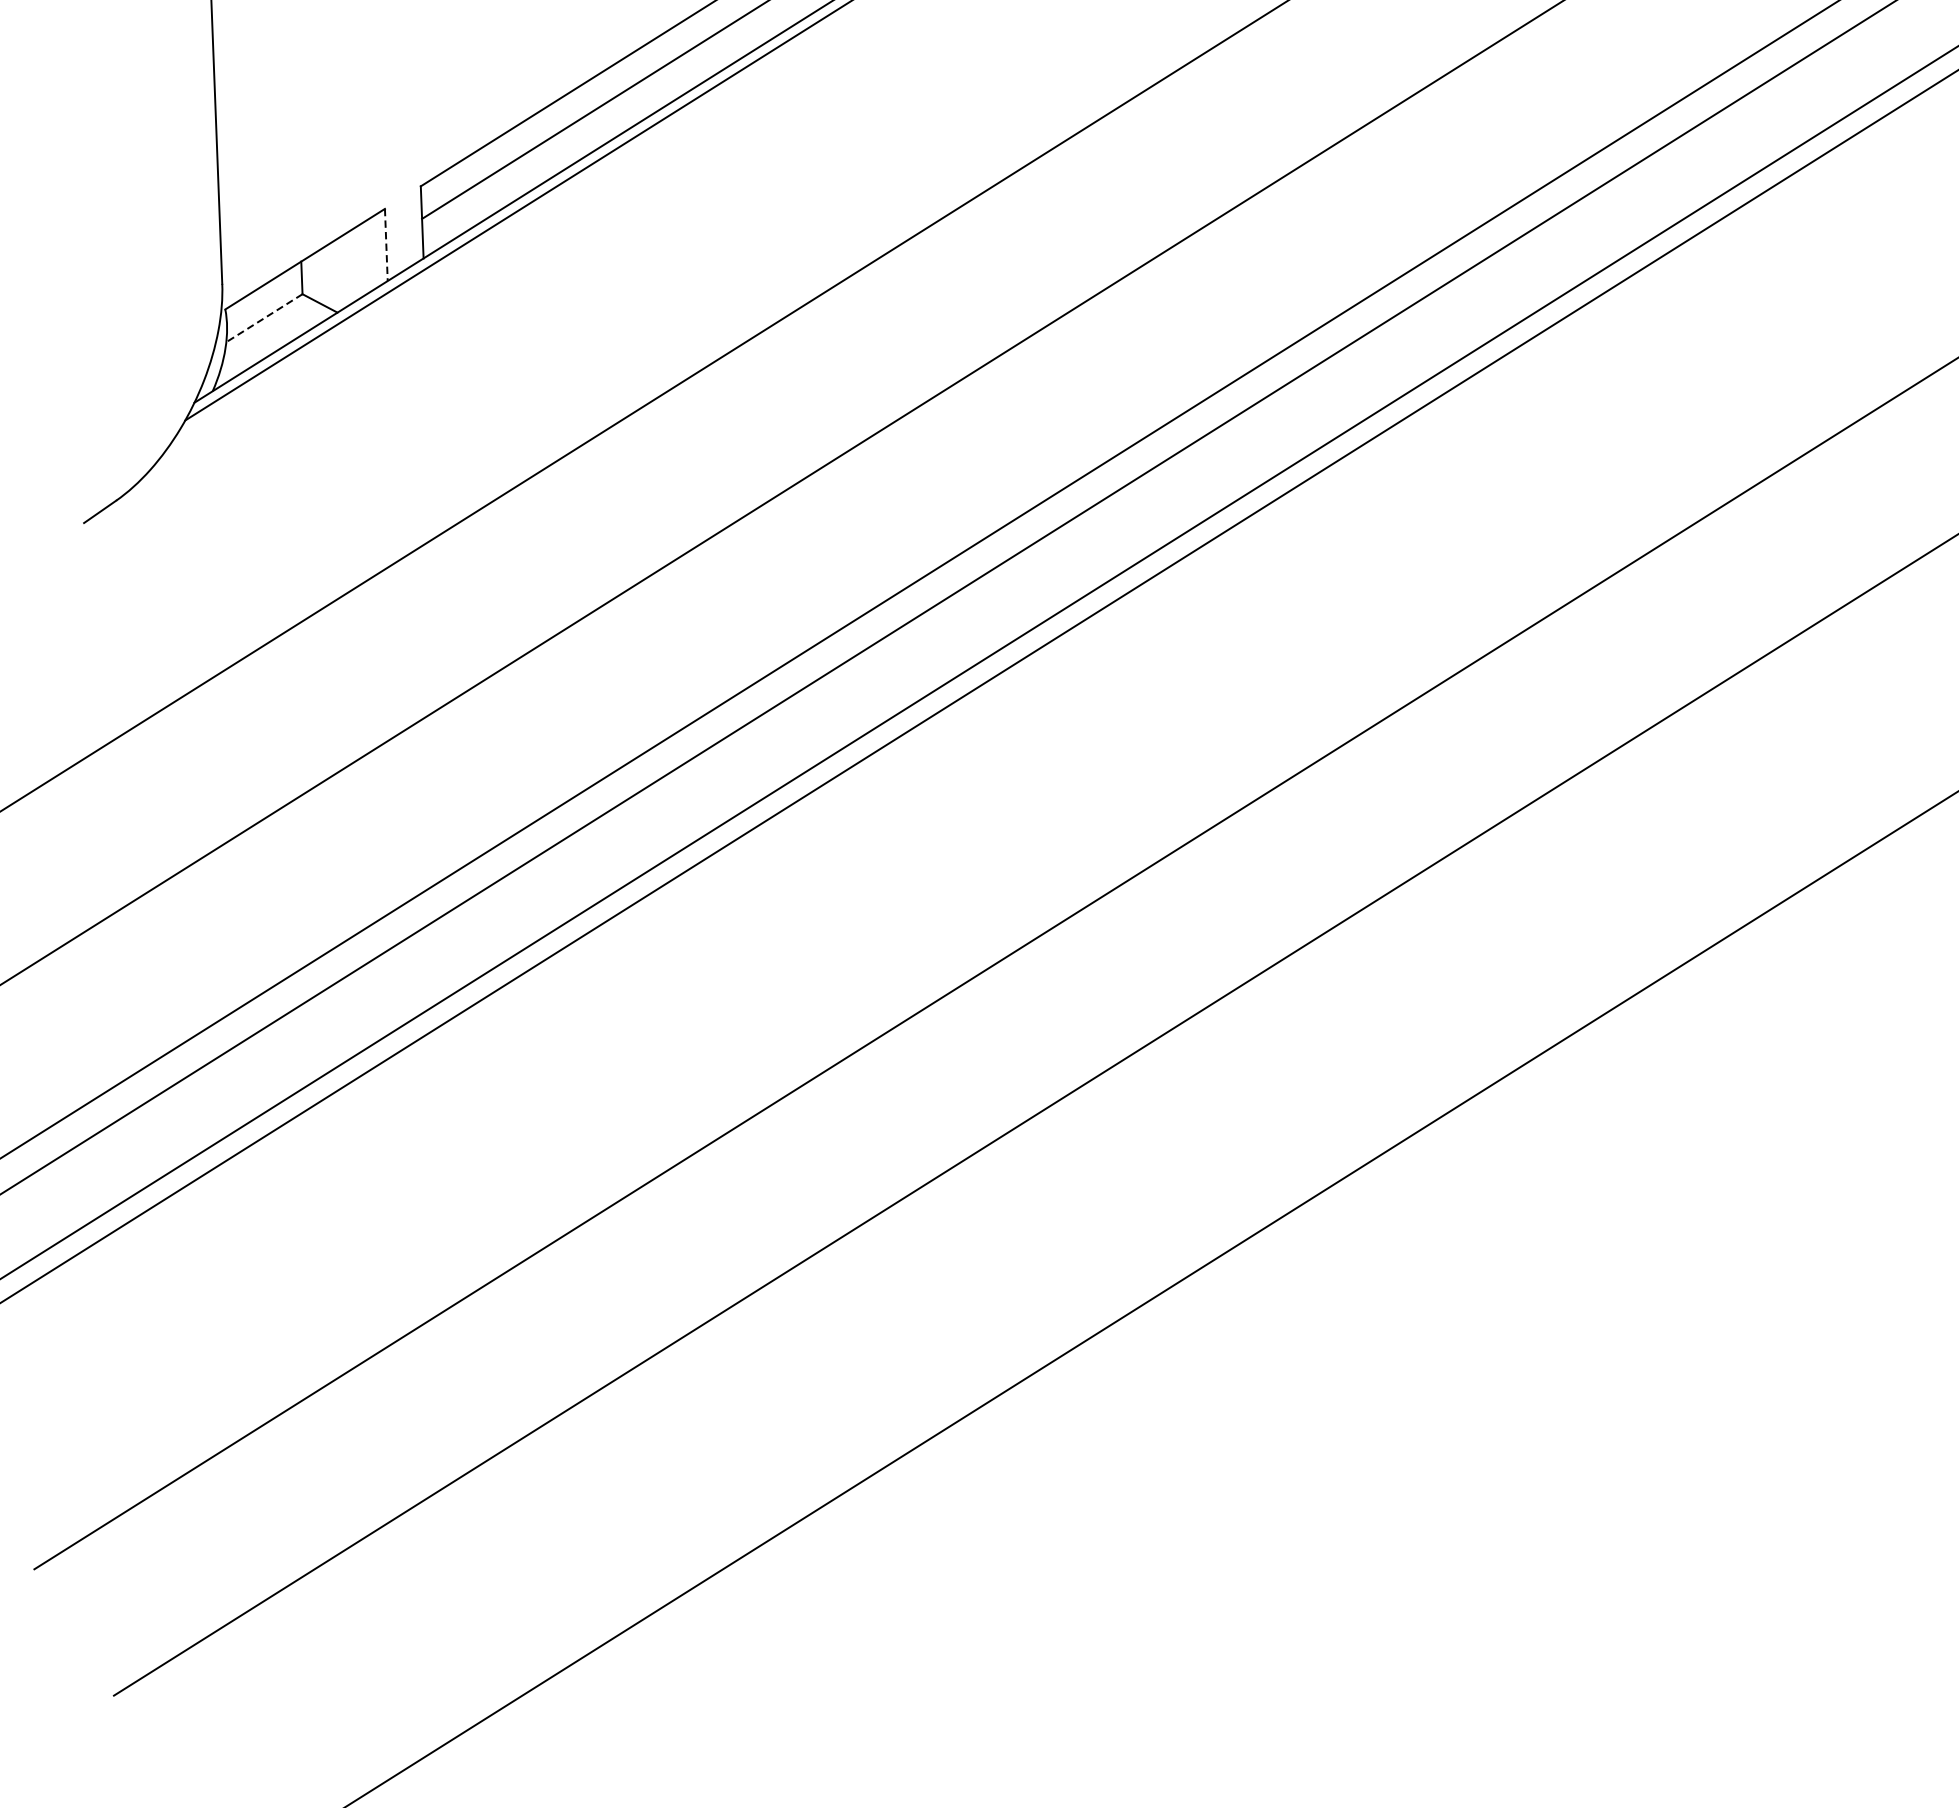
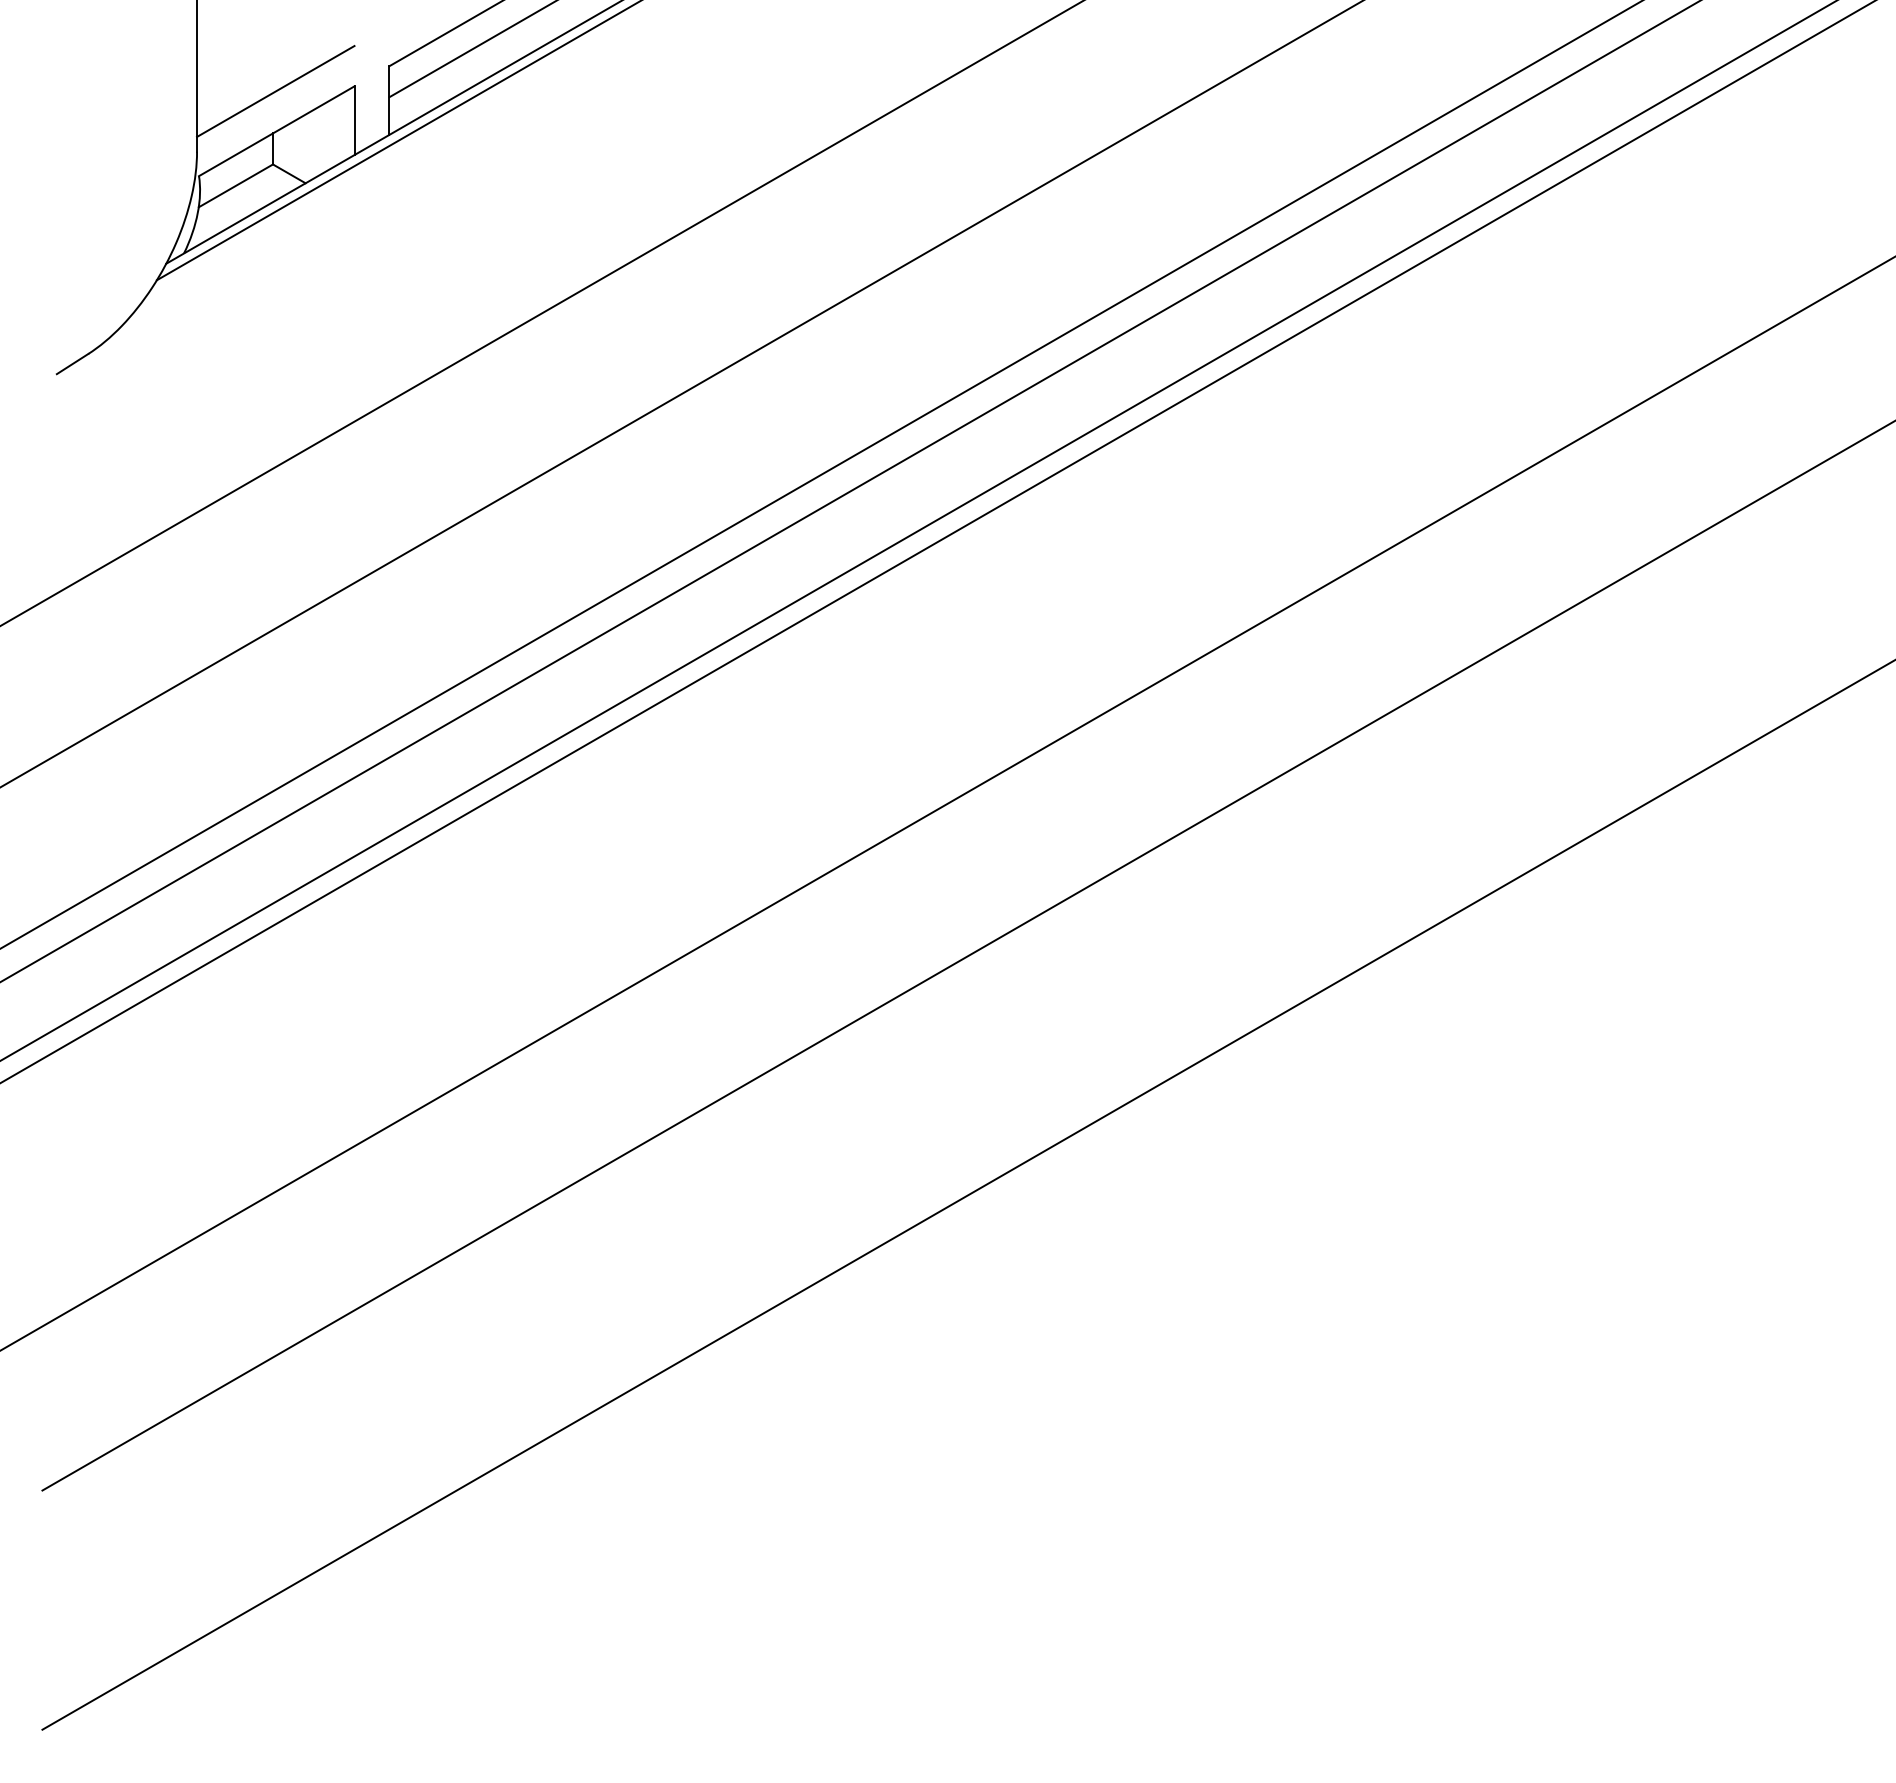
line: (302, 217) -> (275, 91), added
line: (386, 245) -> (354, 121), dashed -> solid
line: (264, 317) -> (235, 185), dashed -> solid

